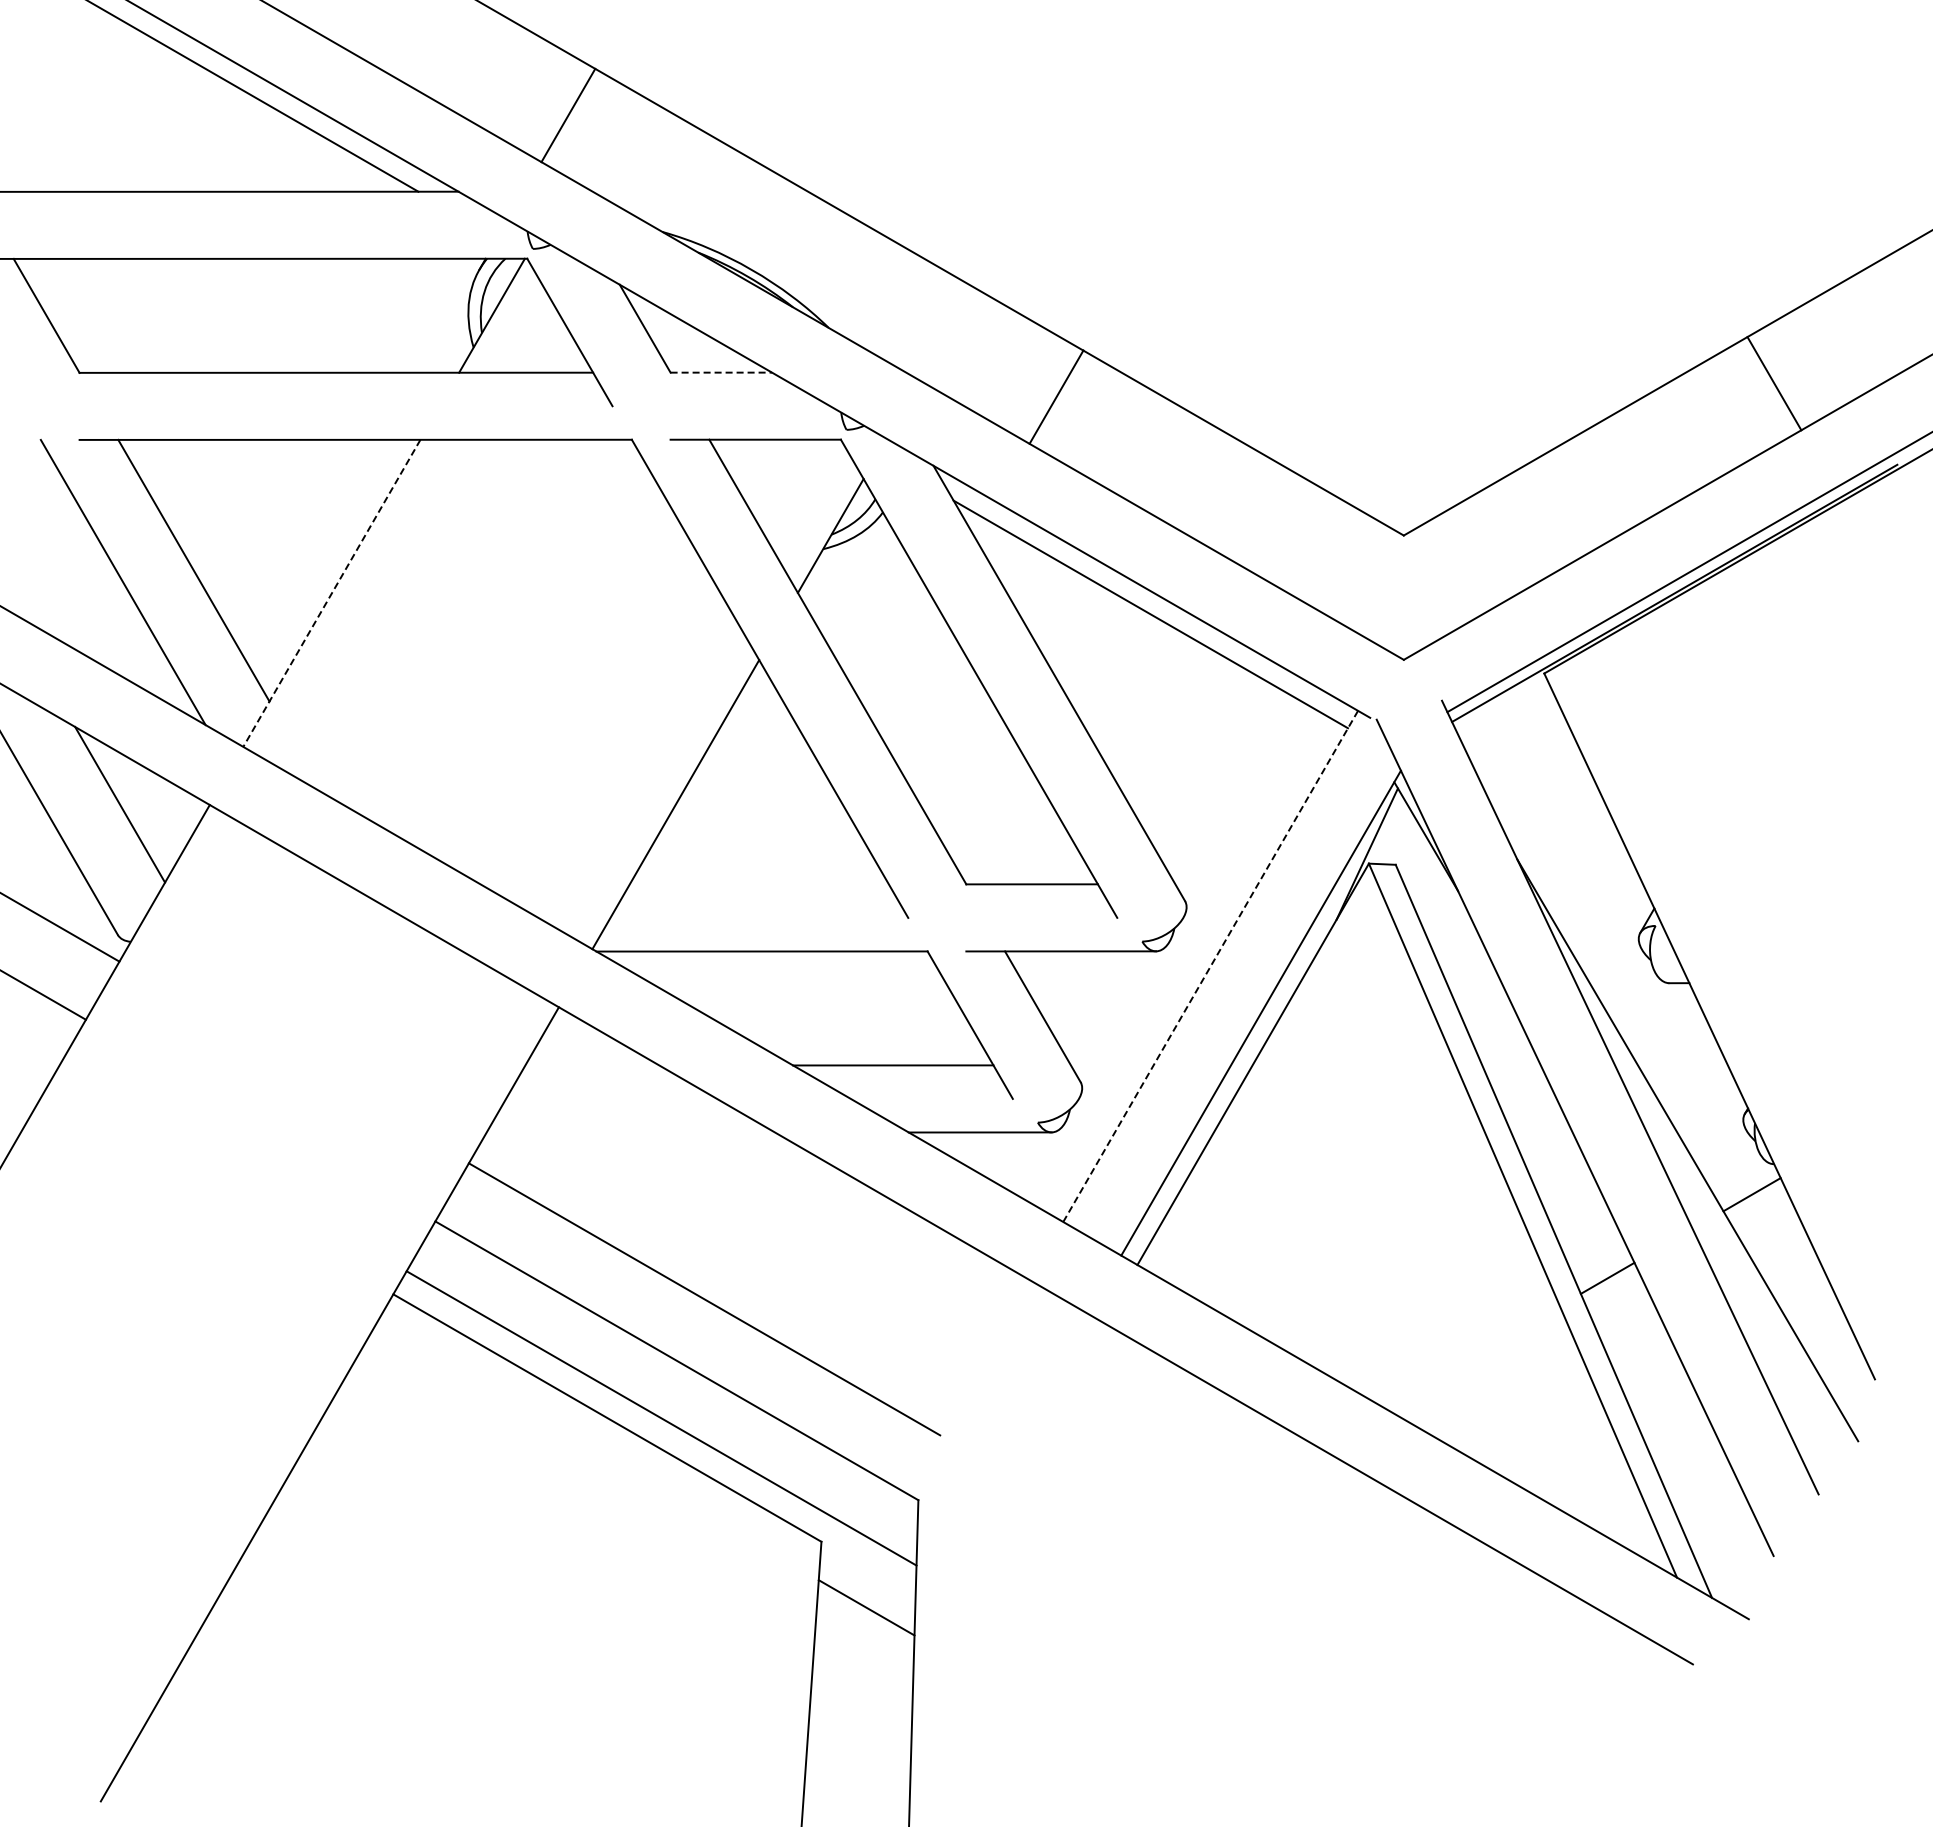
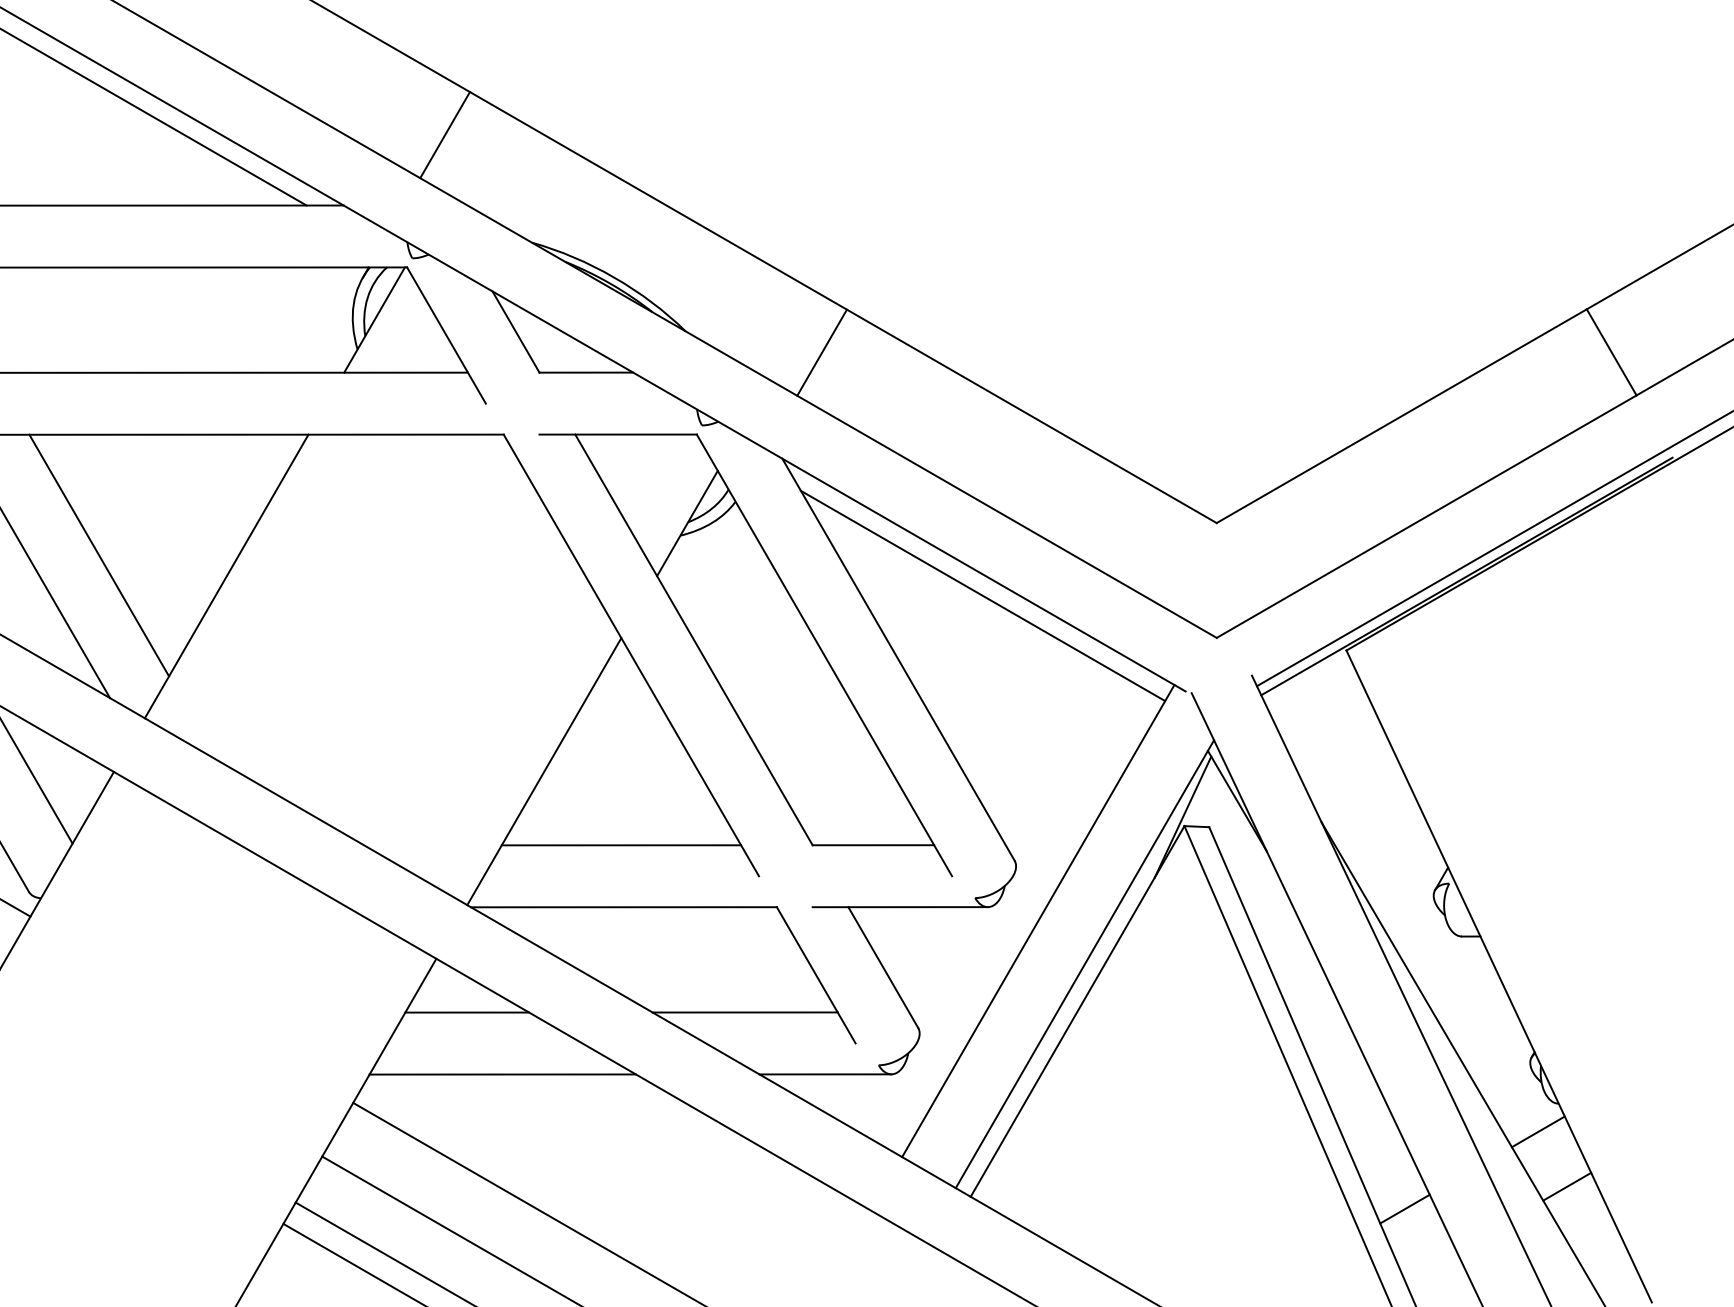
line: (721, 372) -> (586, 372), dashed -> solid
line: (1774, 383) -> (1611, 352), moved
line: (1056, 396) -> (822, 352), moved
line: (331, 593) -> (226, 576), dashed -> solid
line: (758, 884) -> (620, 845), added
line: (1210, 966) -> (1038, 921), dashed -> solid
line: (592, 1065) -> (467, 1012), added
line: (630, 1132) -> (502, 1074), added
line: (1783, 1254) -> (1567, 1187), added

